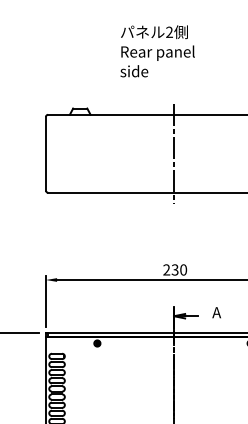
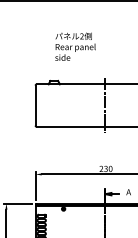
text: (157, 50) -> (75, 46), moved

